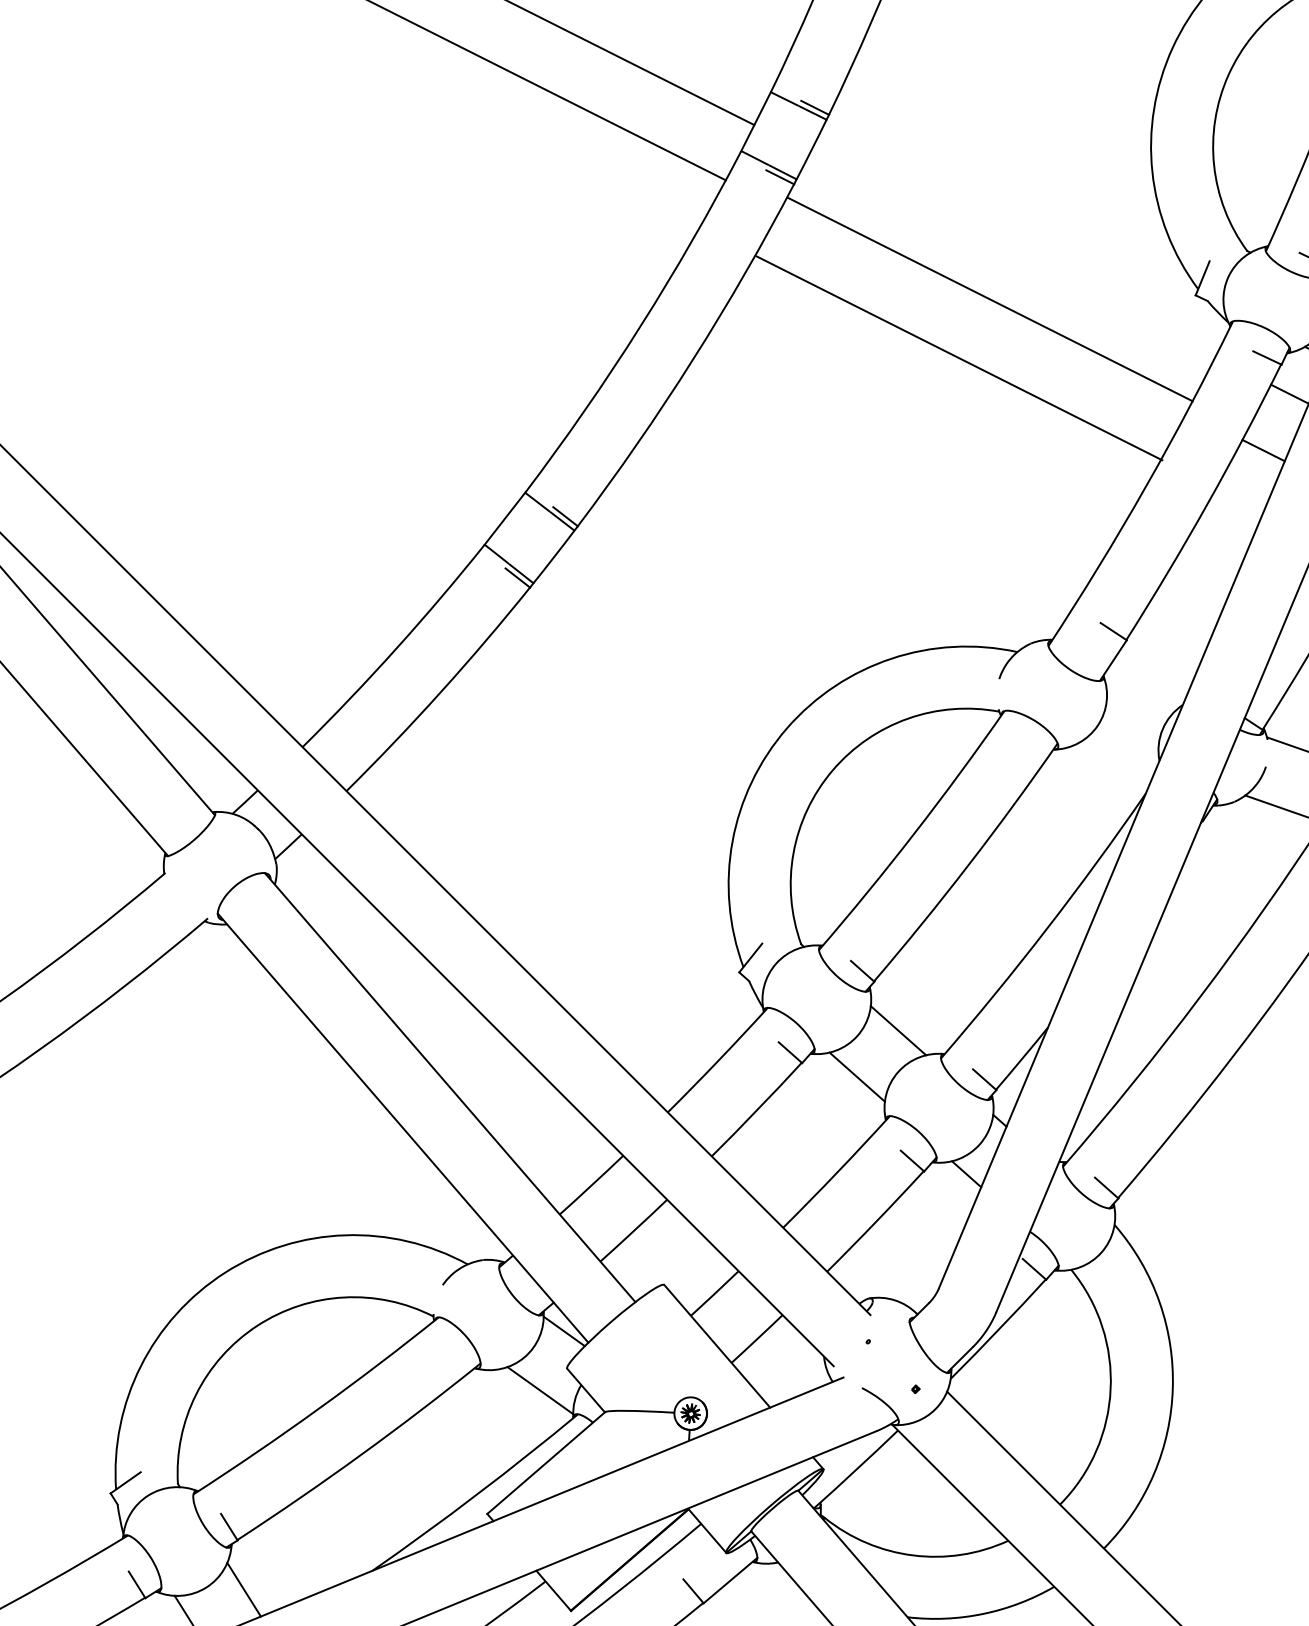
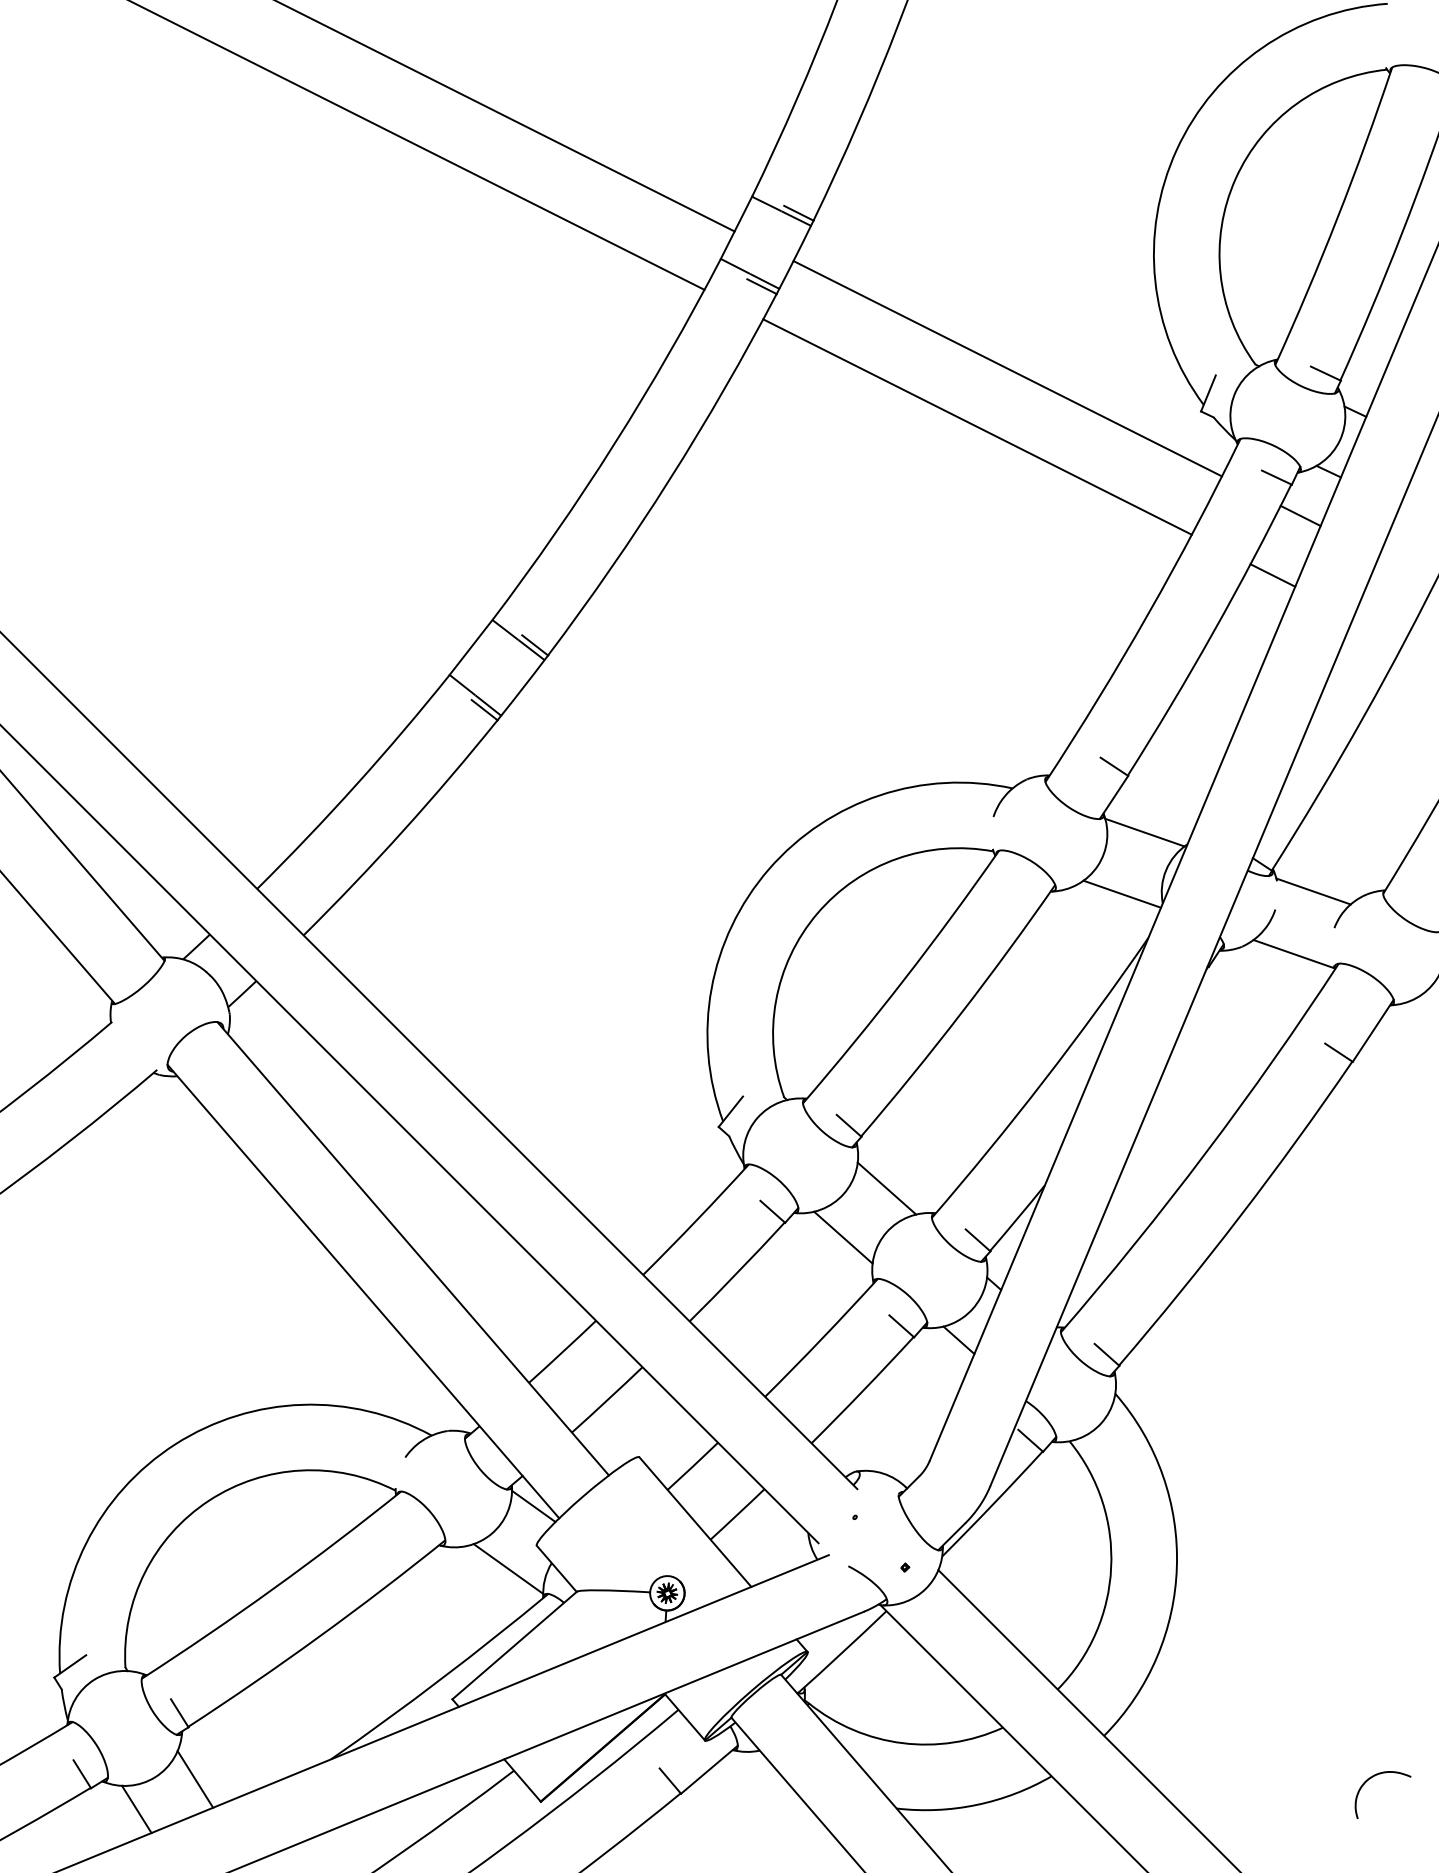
line: (989, 299) -> (1007, 368), moved
line: (959, 357) -> (977, 426), moved
line: (1142, 693) -> (1144, 832), added
line: (1121, 751) -> (1122, 893), added

